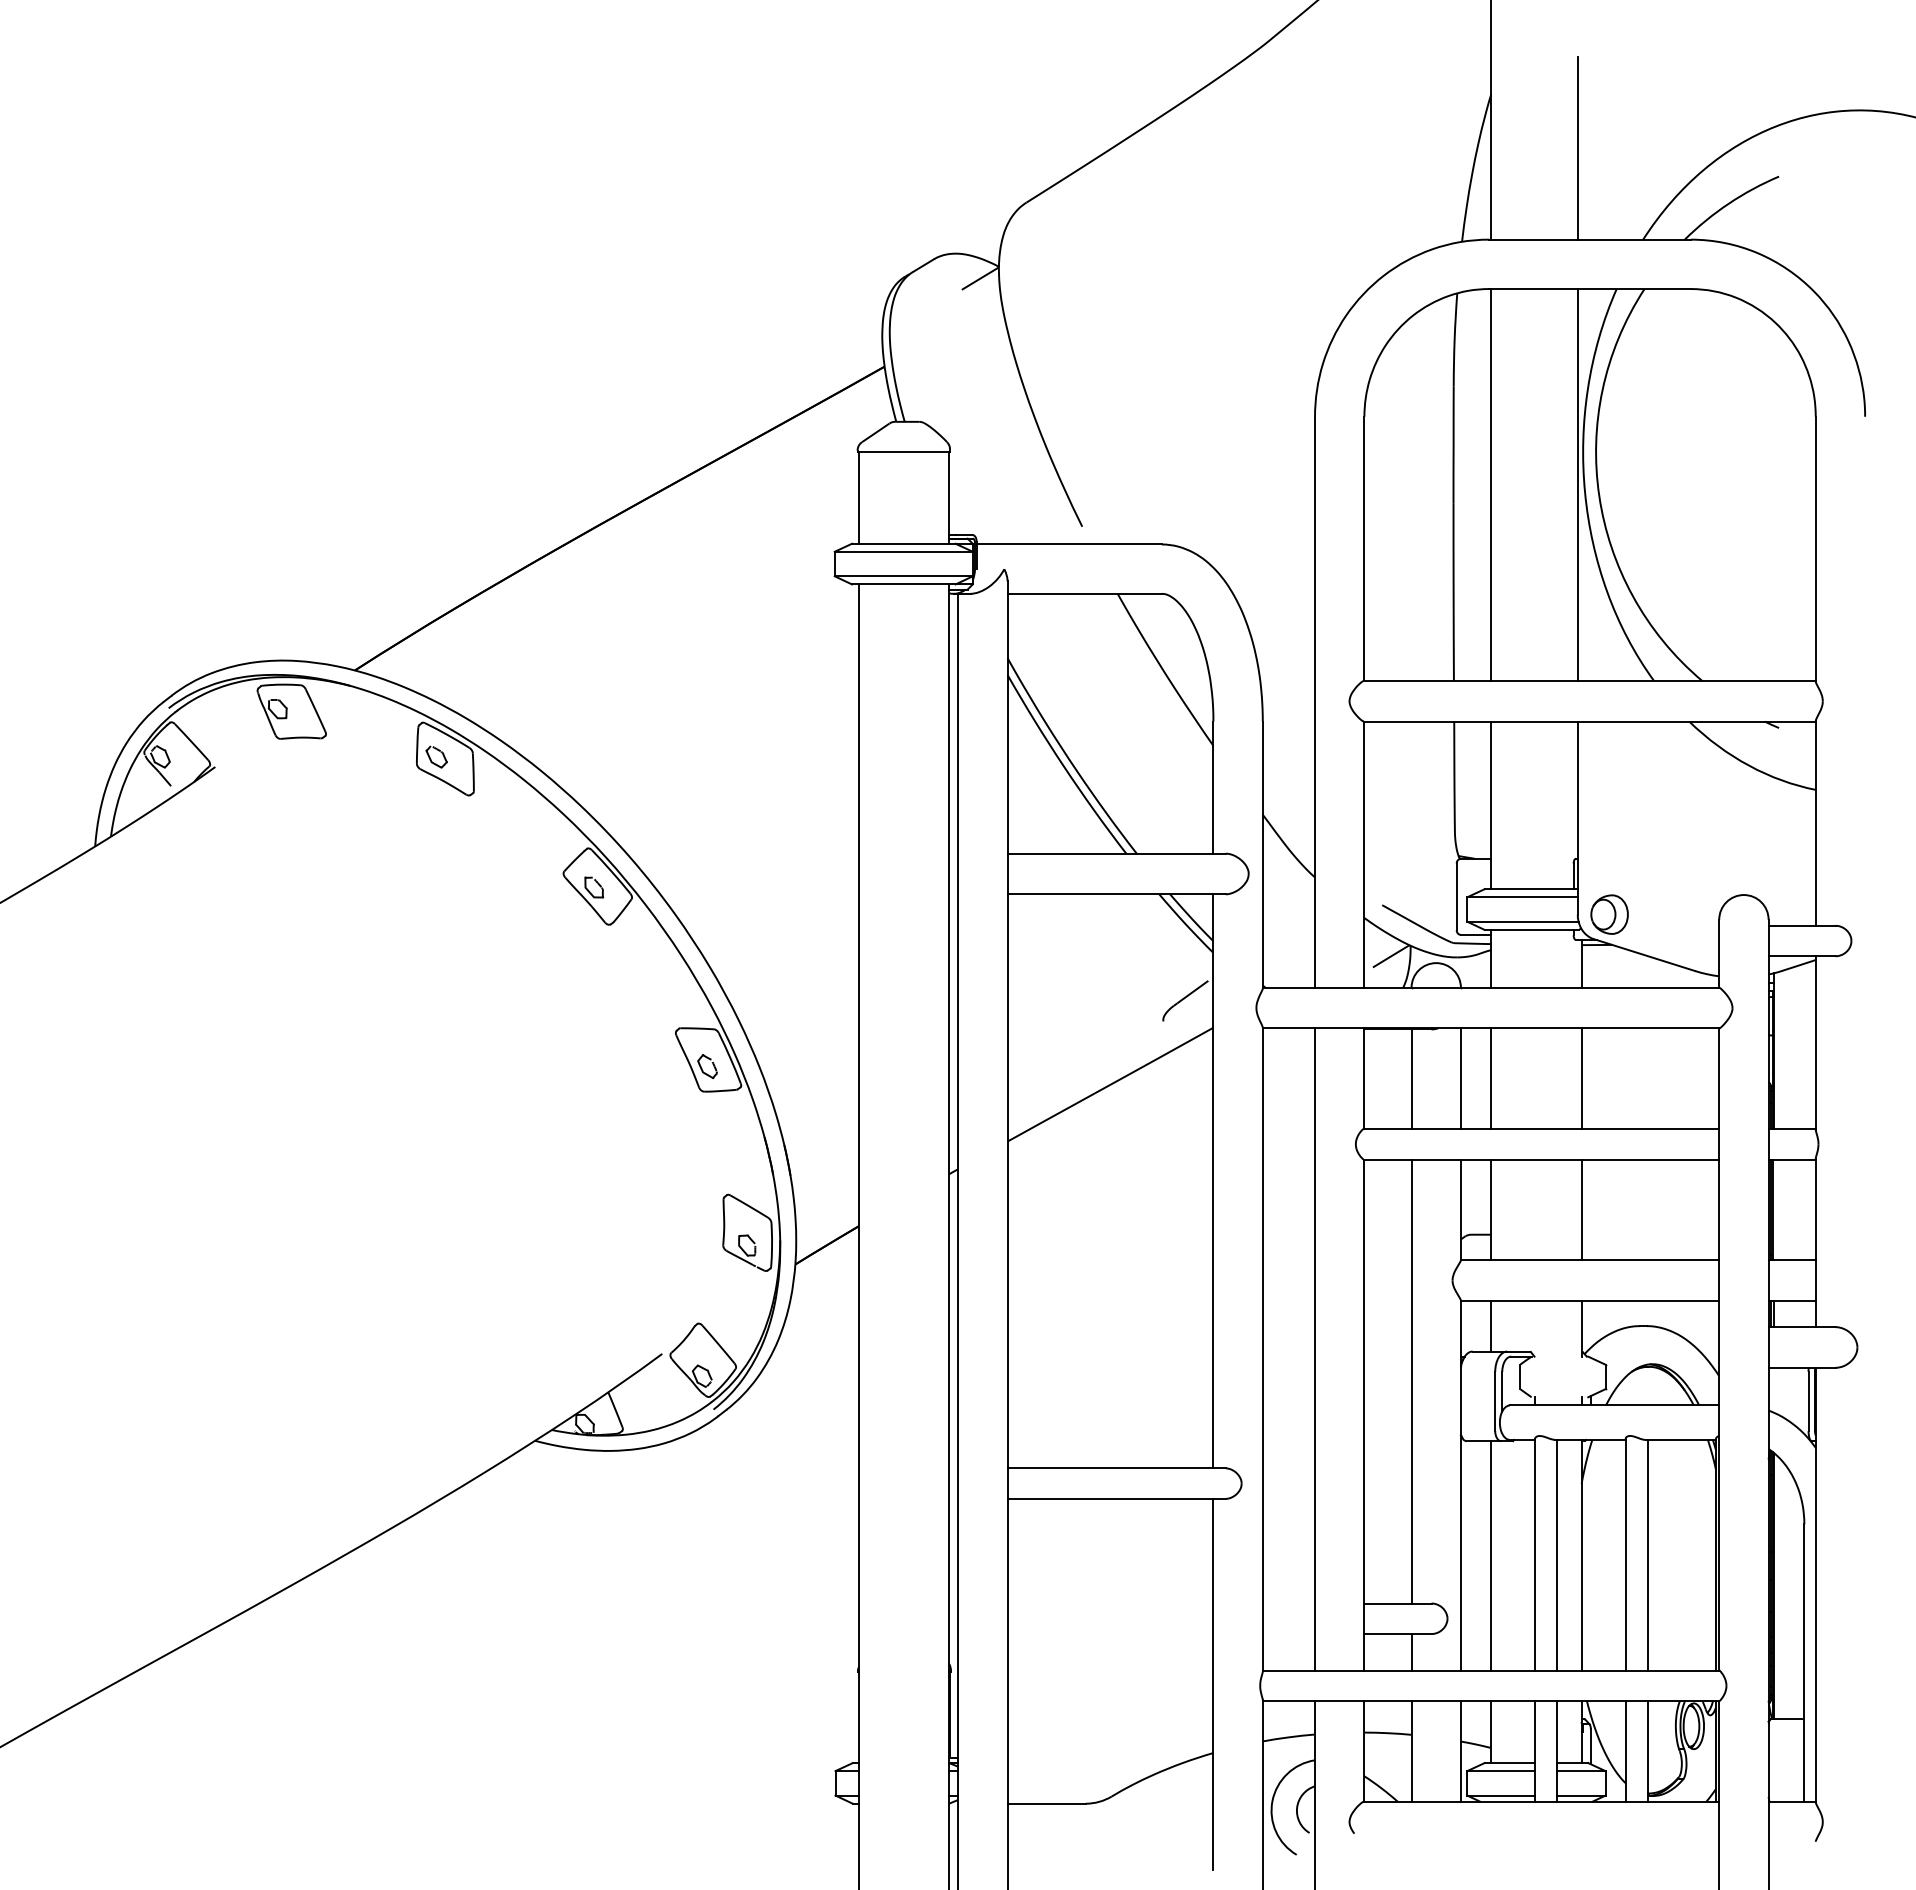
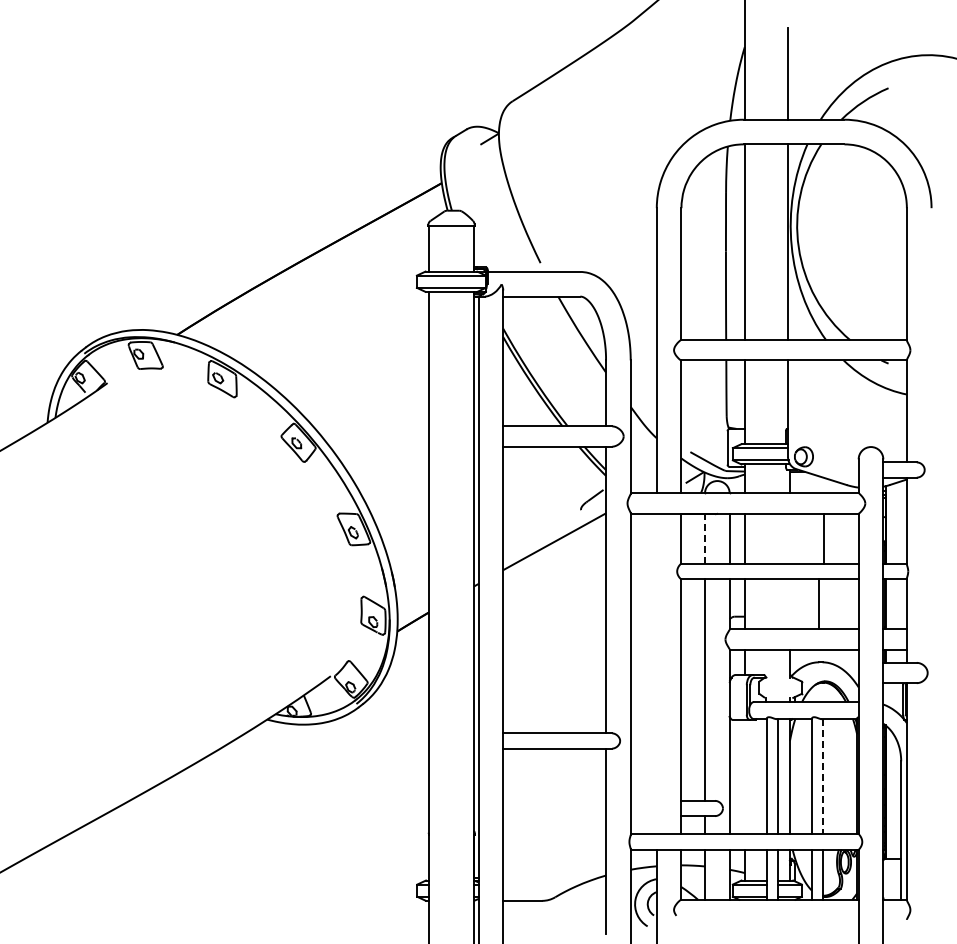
line: (1580, 1078) -> (823, 538), moved
line: (1412, 1080) -> (705, 539), solid -> dashed
line: (1580, 1210) -> (818, 604), moved
line: (1314, 1348) -> (656, 673), removed
line: (1490, 1554) -> (744, 776), removed
line: (1646, 1554) -> (822, 776), solid -> dashed

